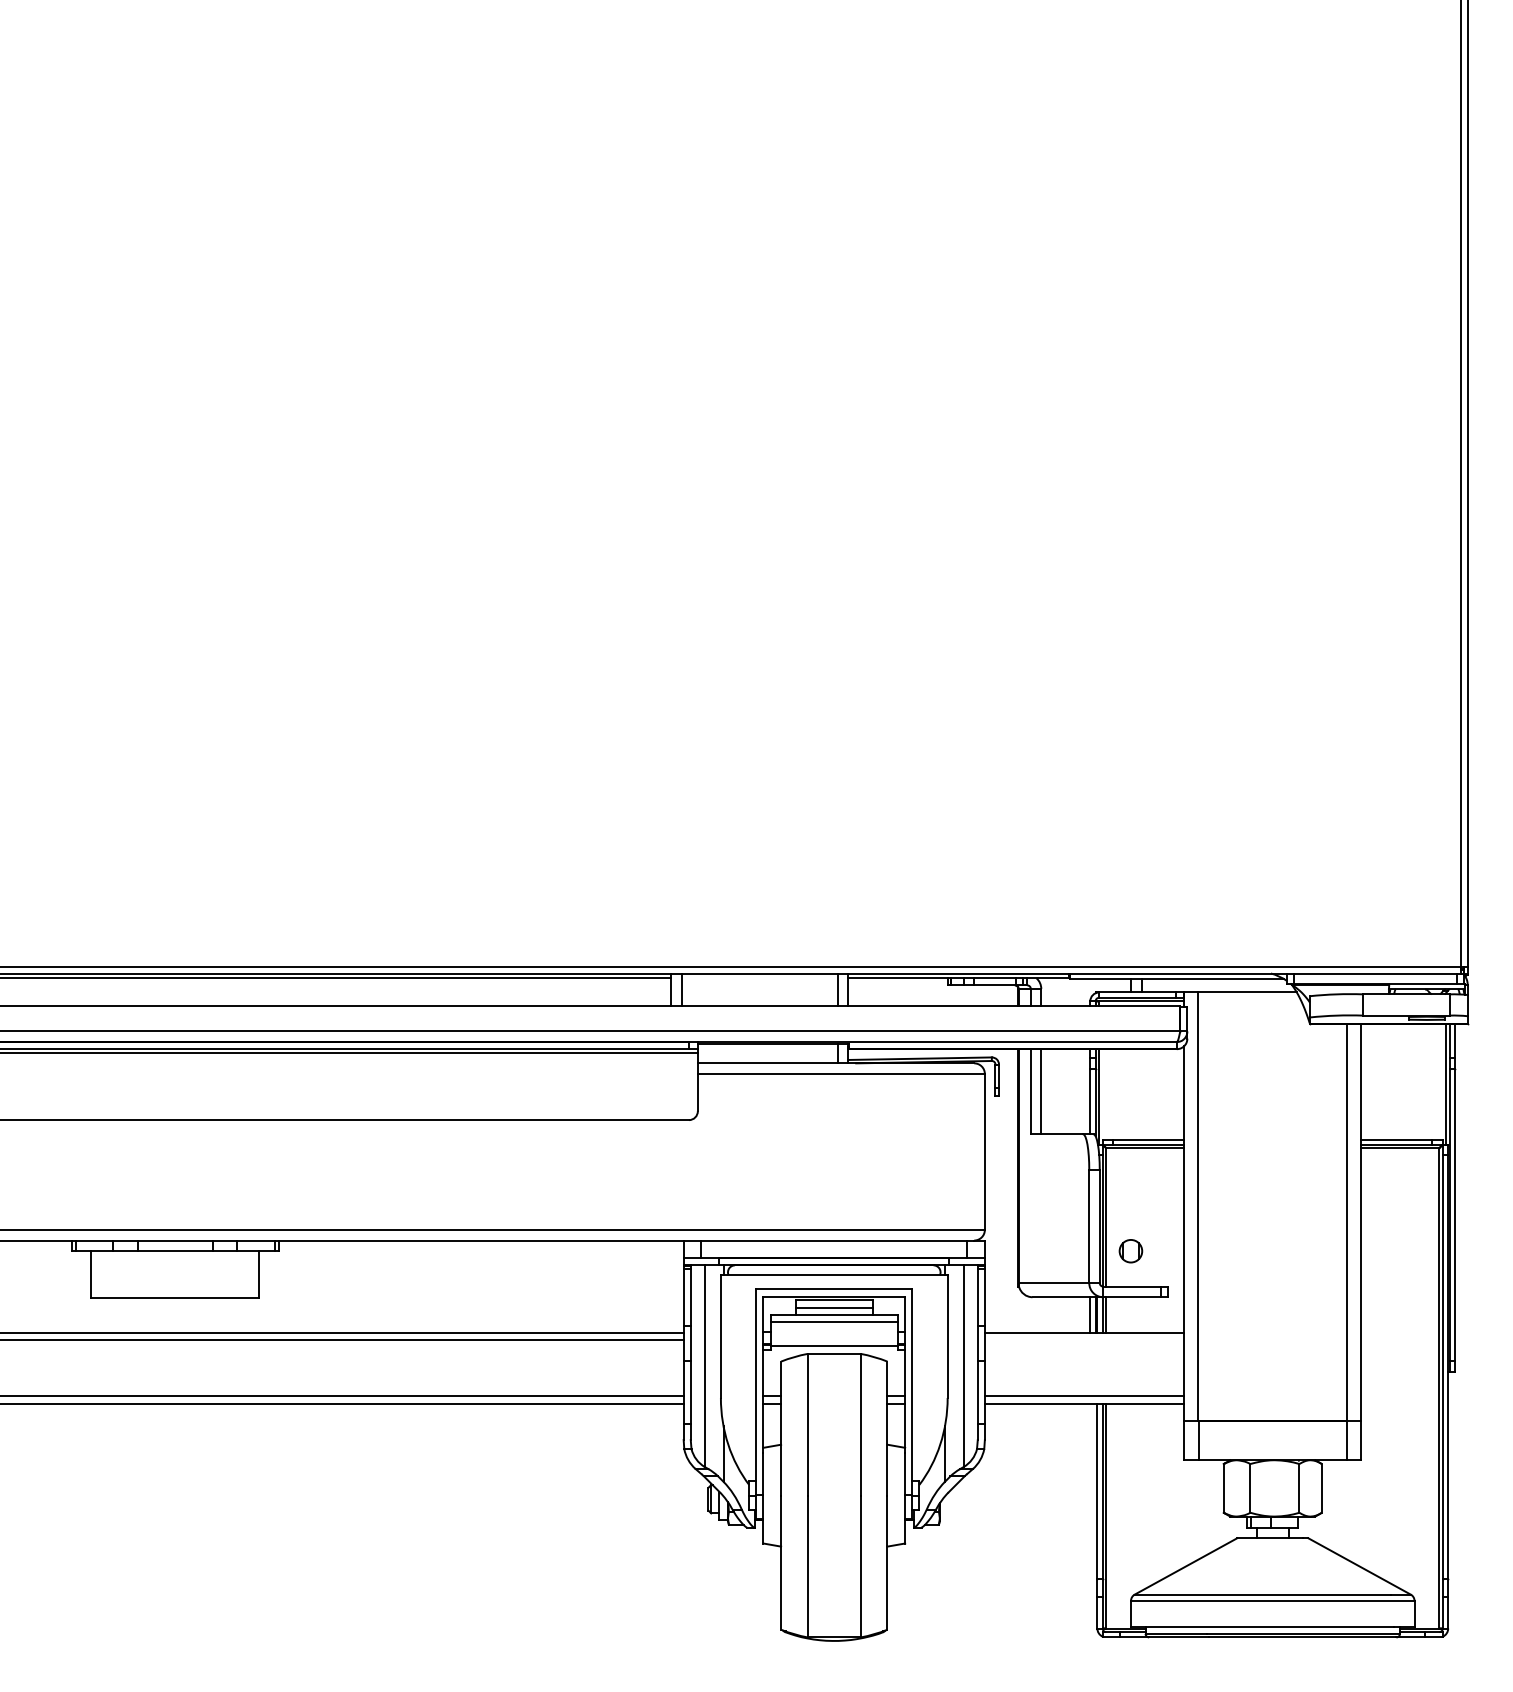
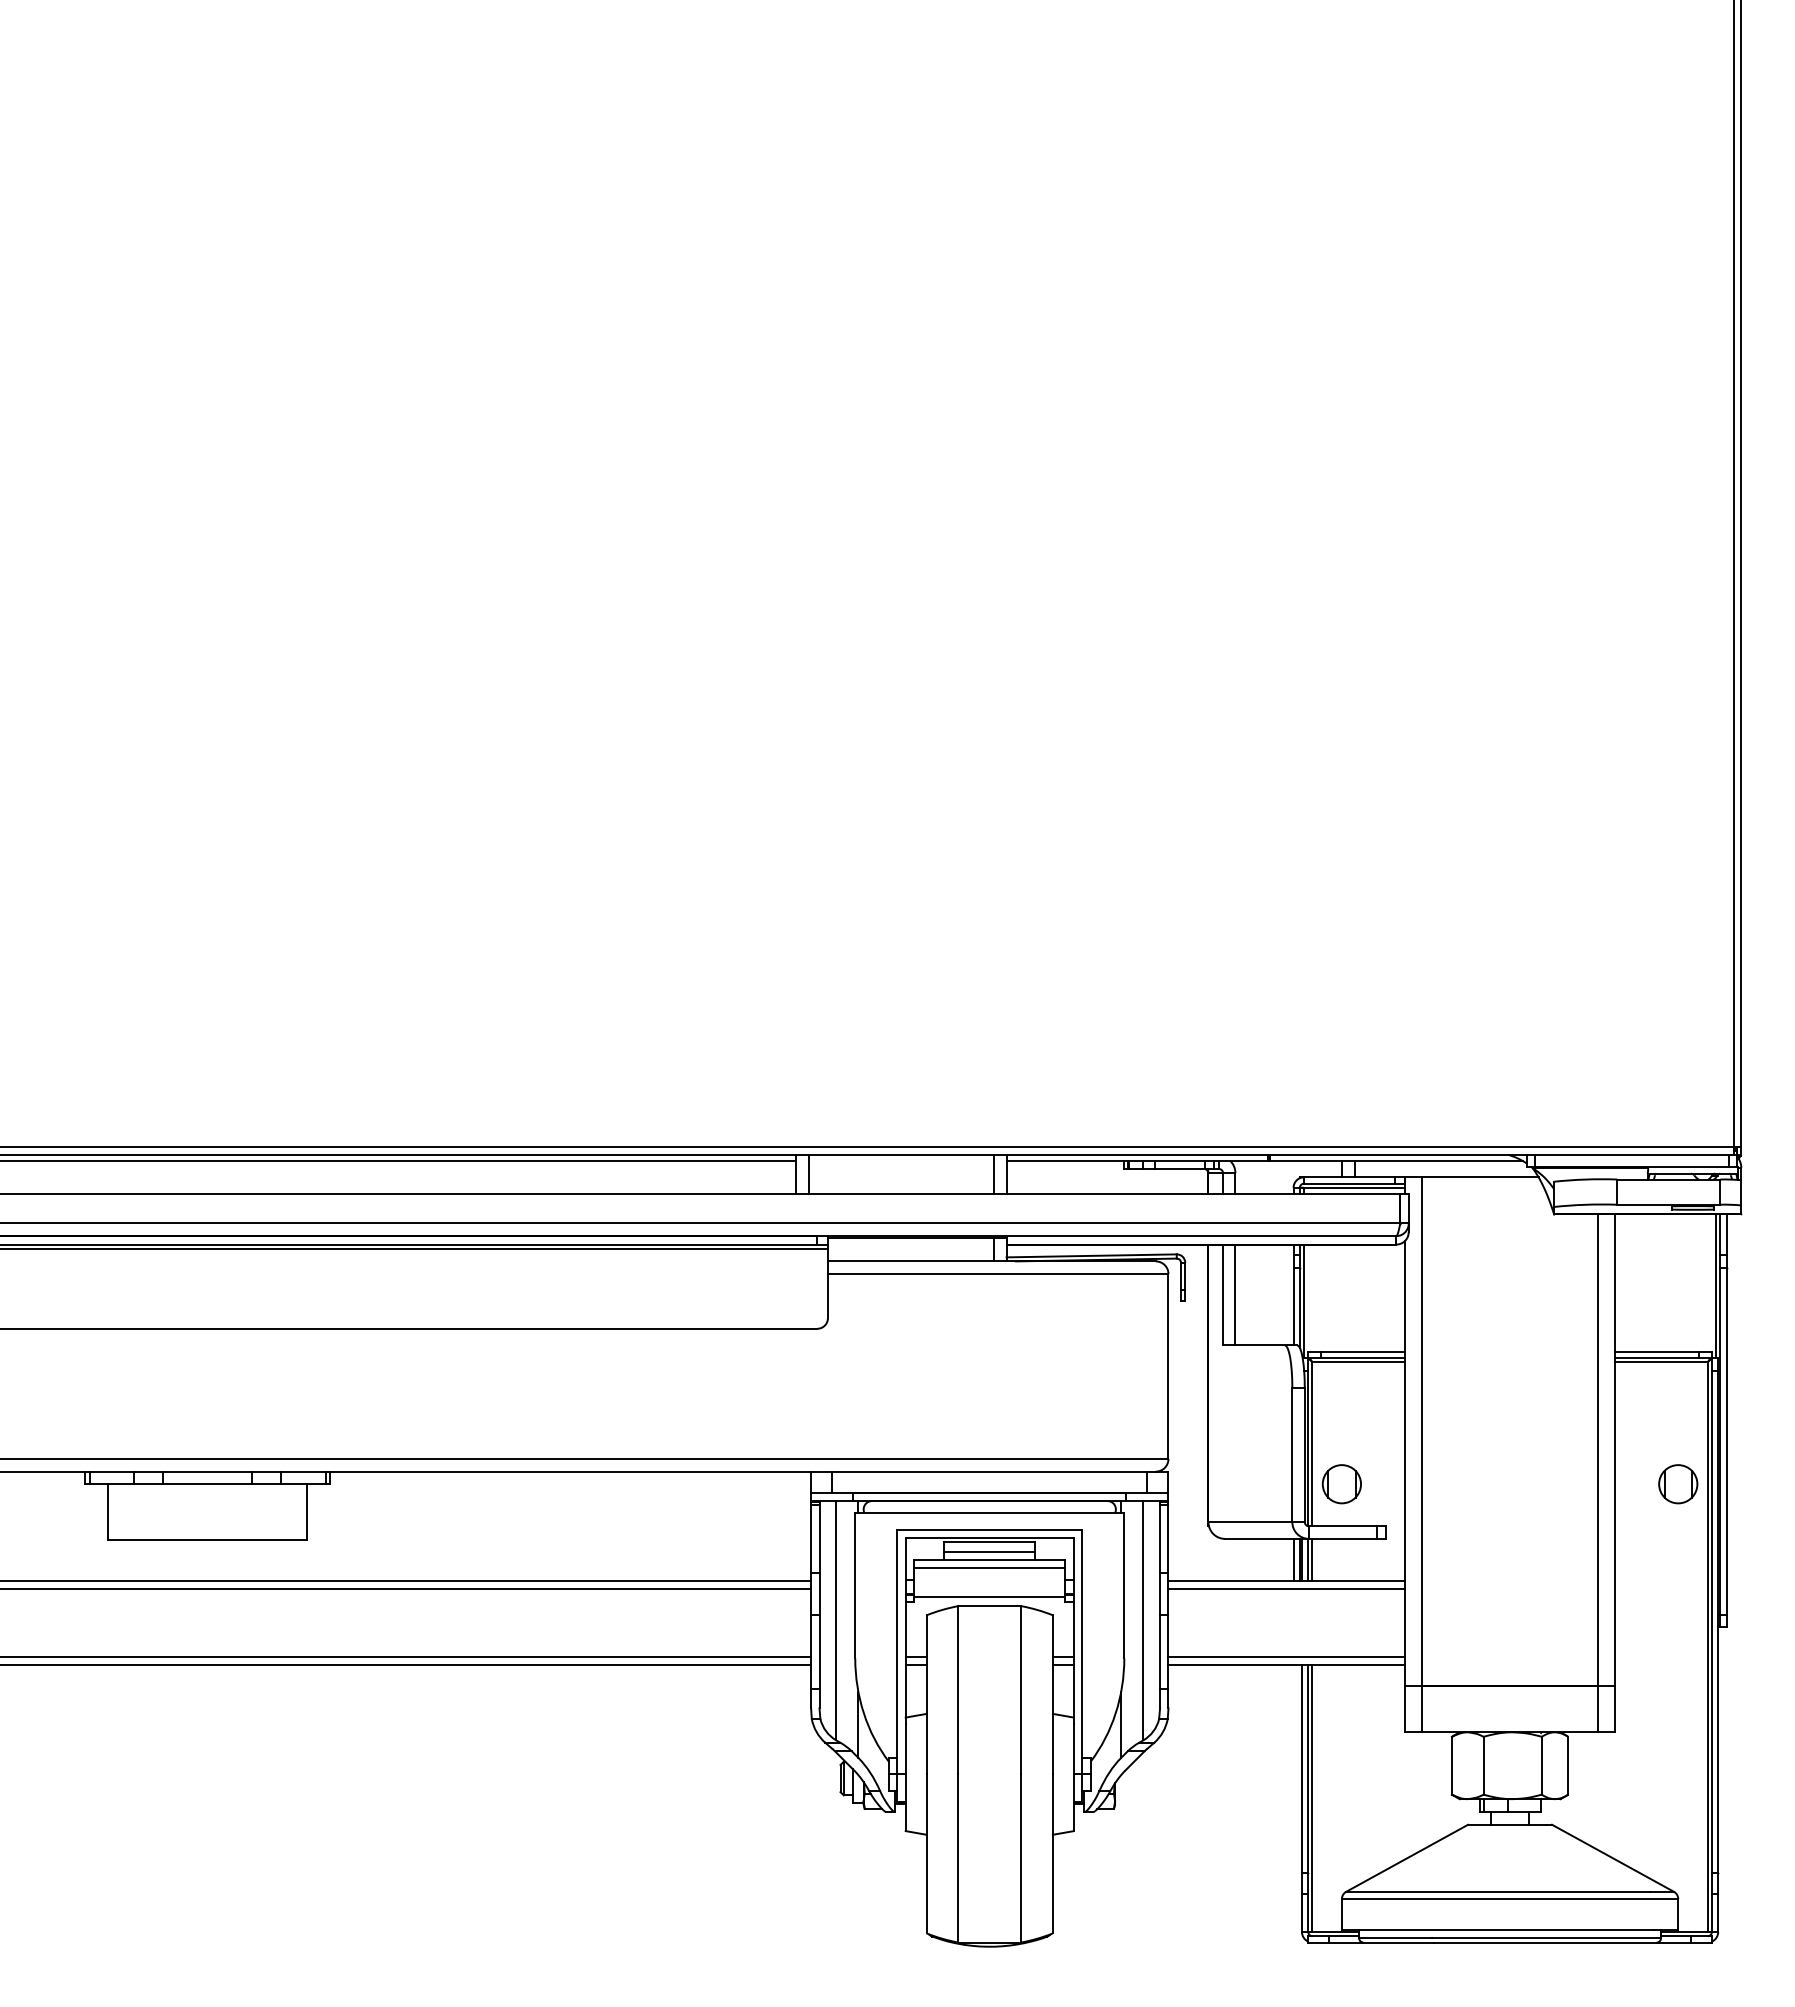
part: (1130, 1251) -> (1341, 1484), size x1.43
part: (1414, 1251) -> (1678, 1484), added
line: (1084, 1339) -> (1286, 1589), added

